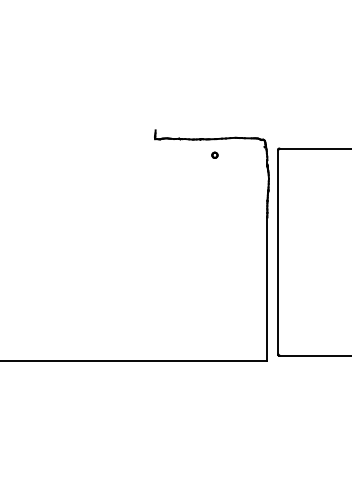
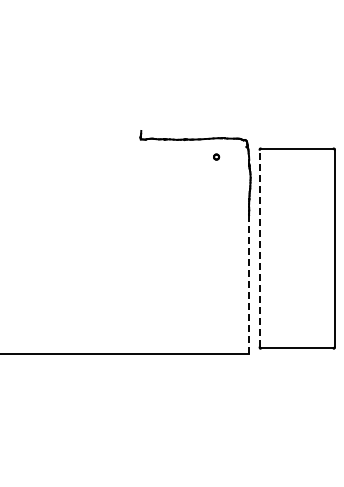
part: (214, 154) -> (216, 156), moved
line: (278, 252) -> (259, 248), solid -> dashed
line: (267, 288) -> (249, 283), solid -> dashed

